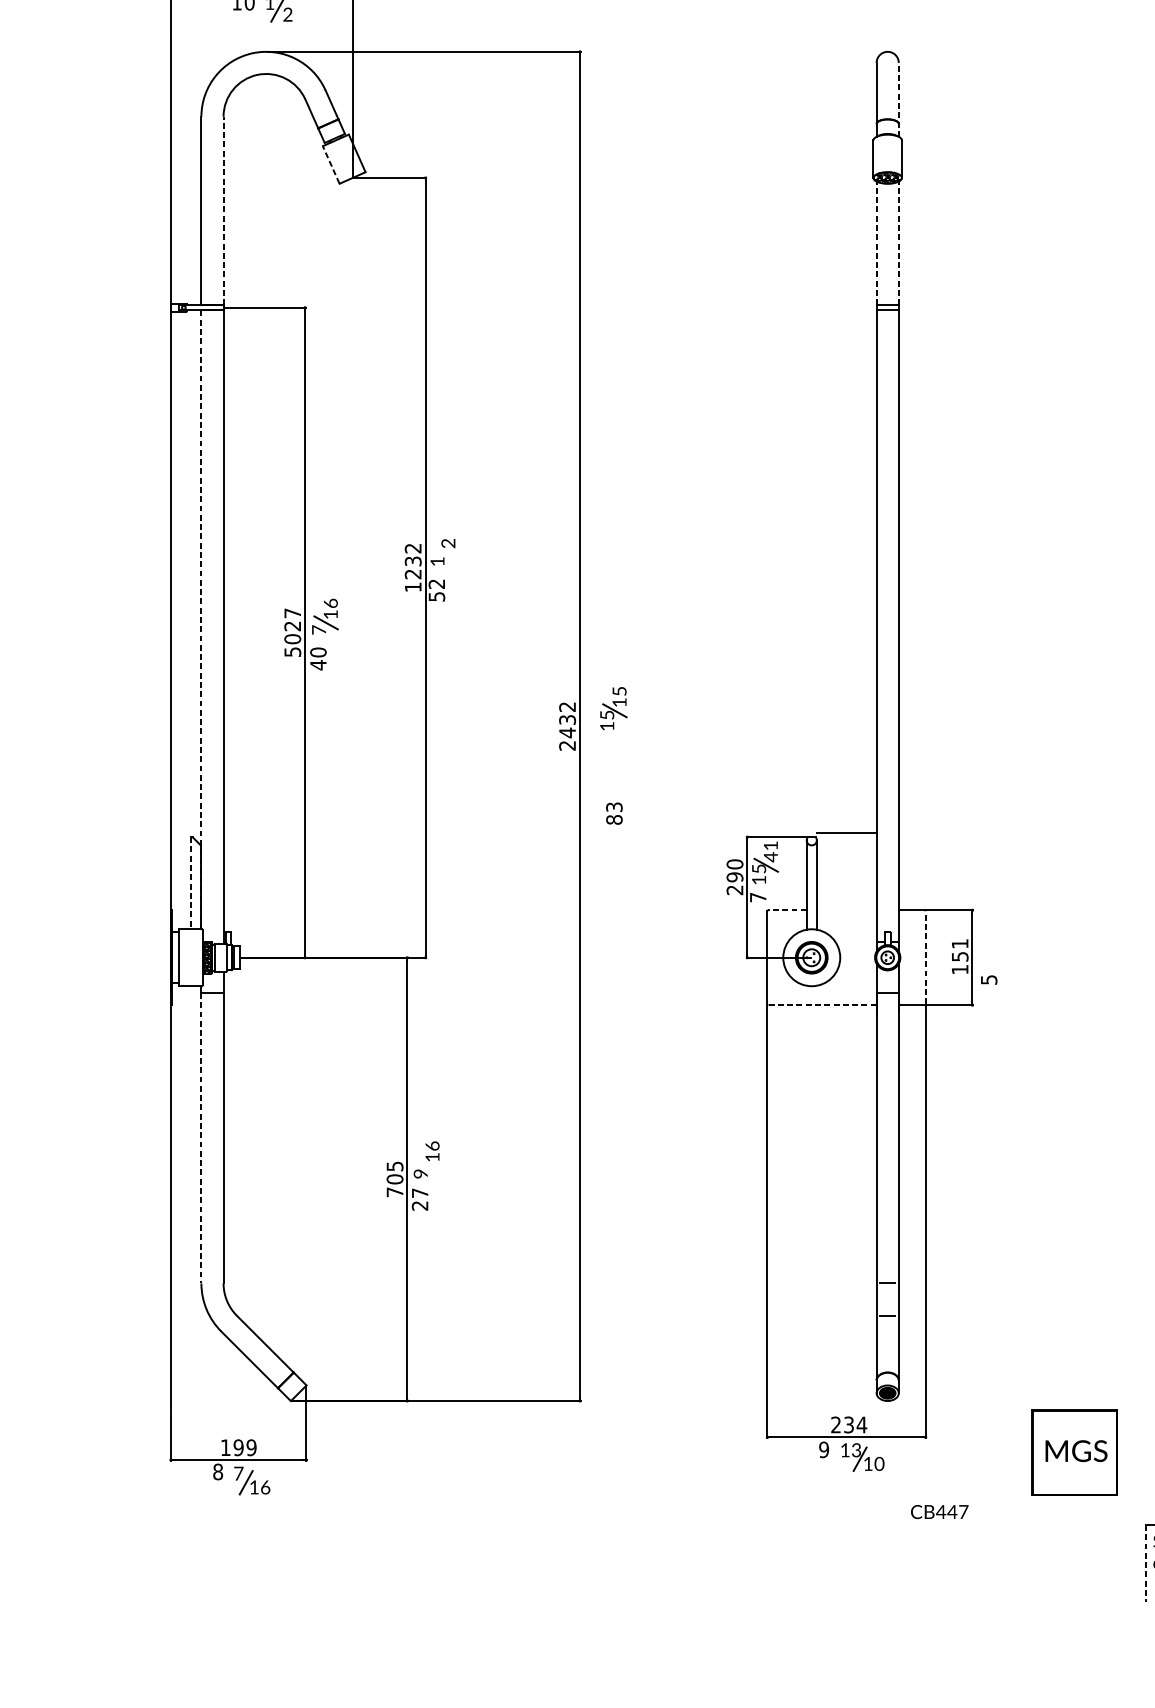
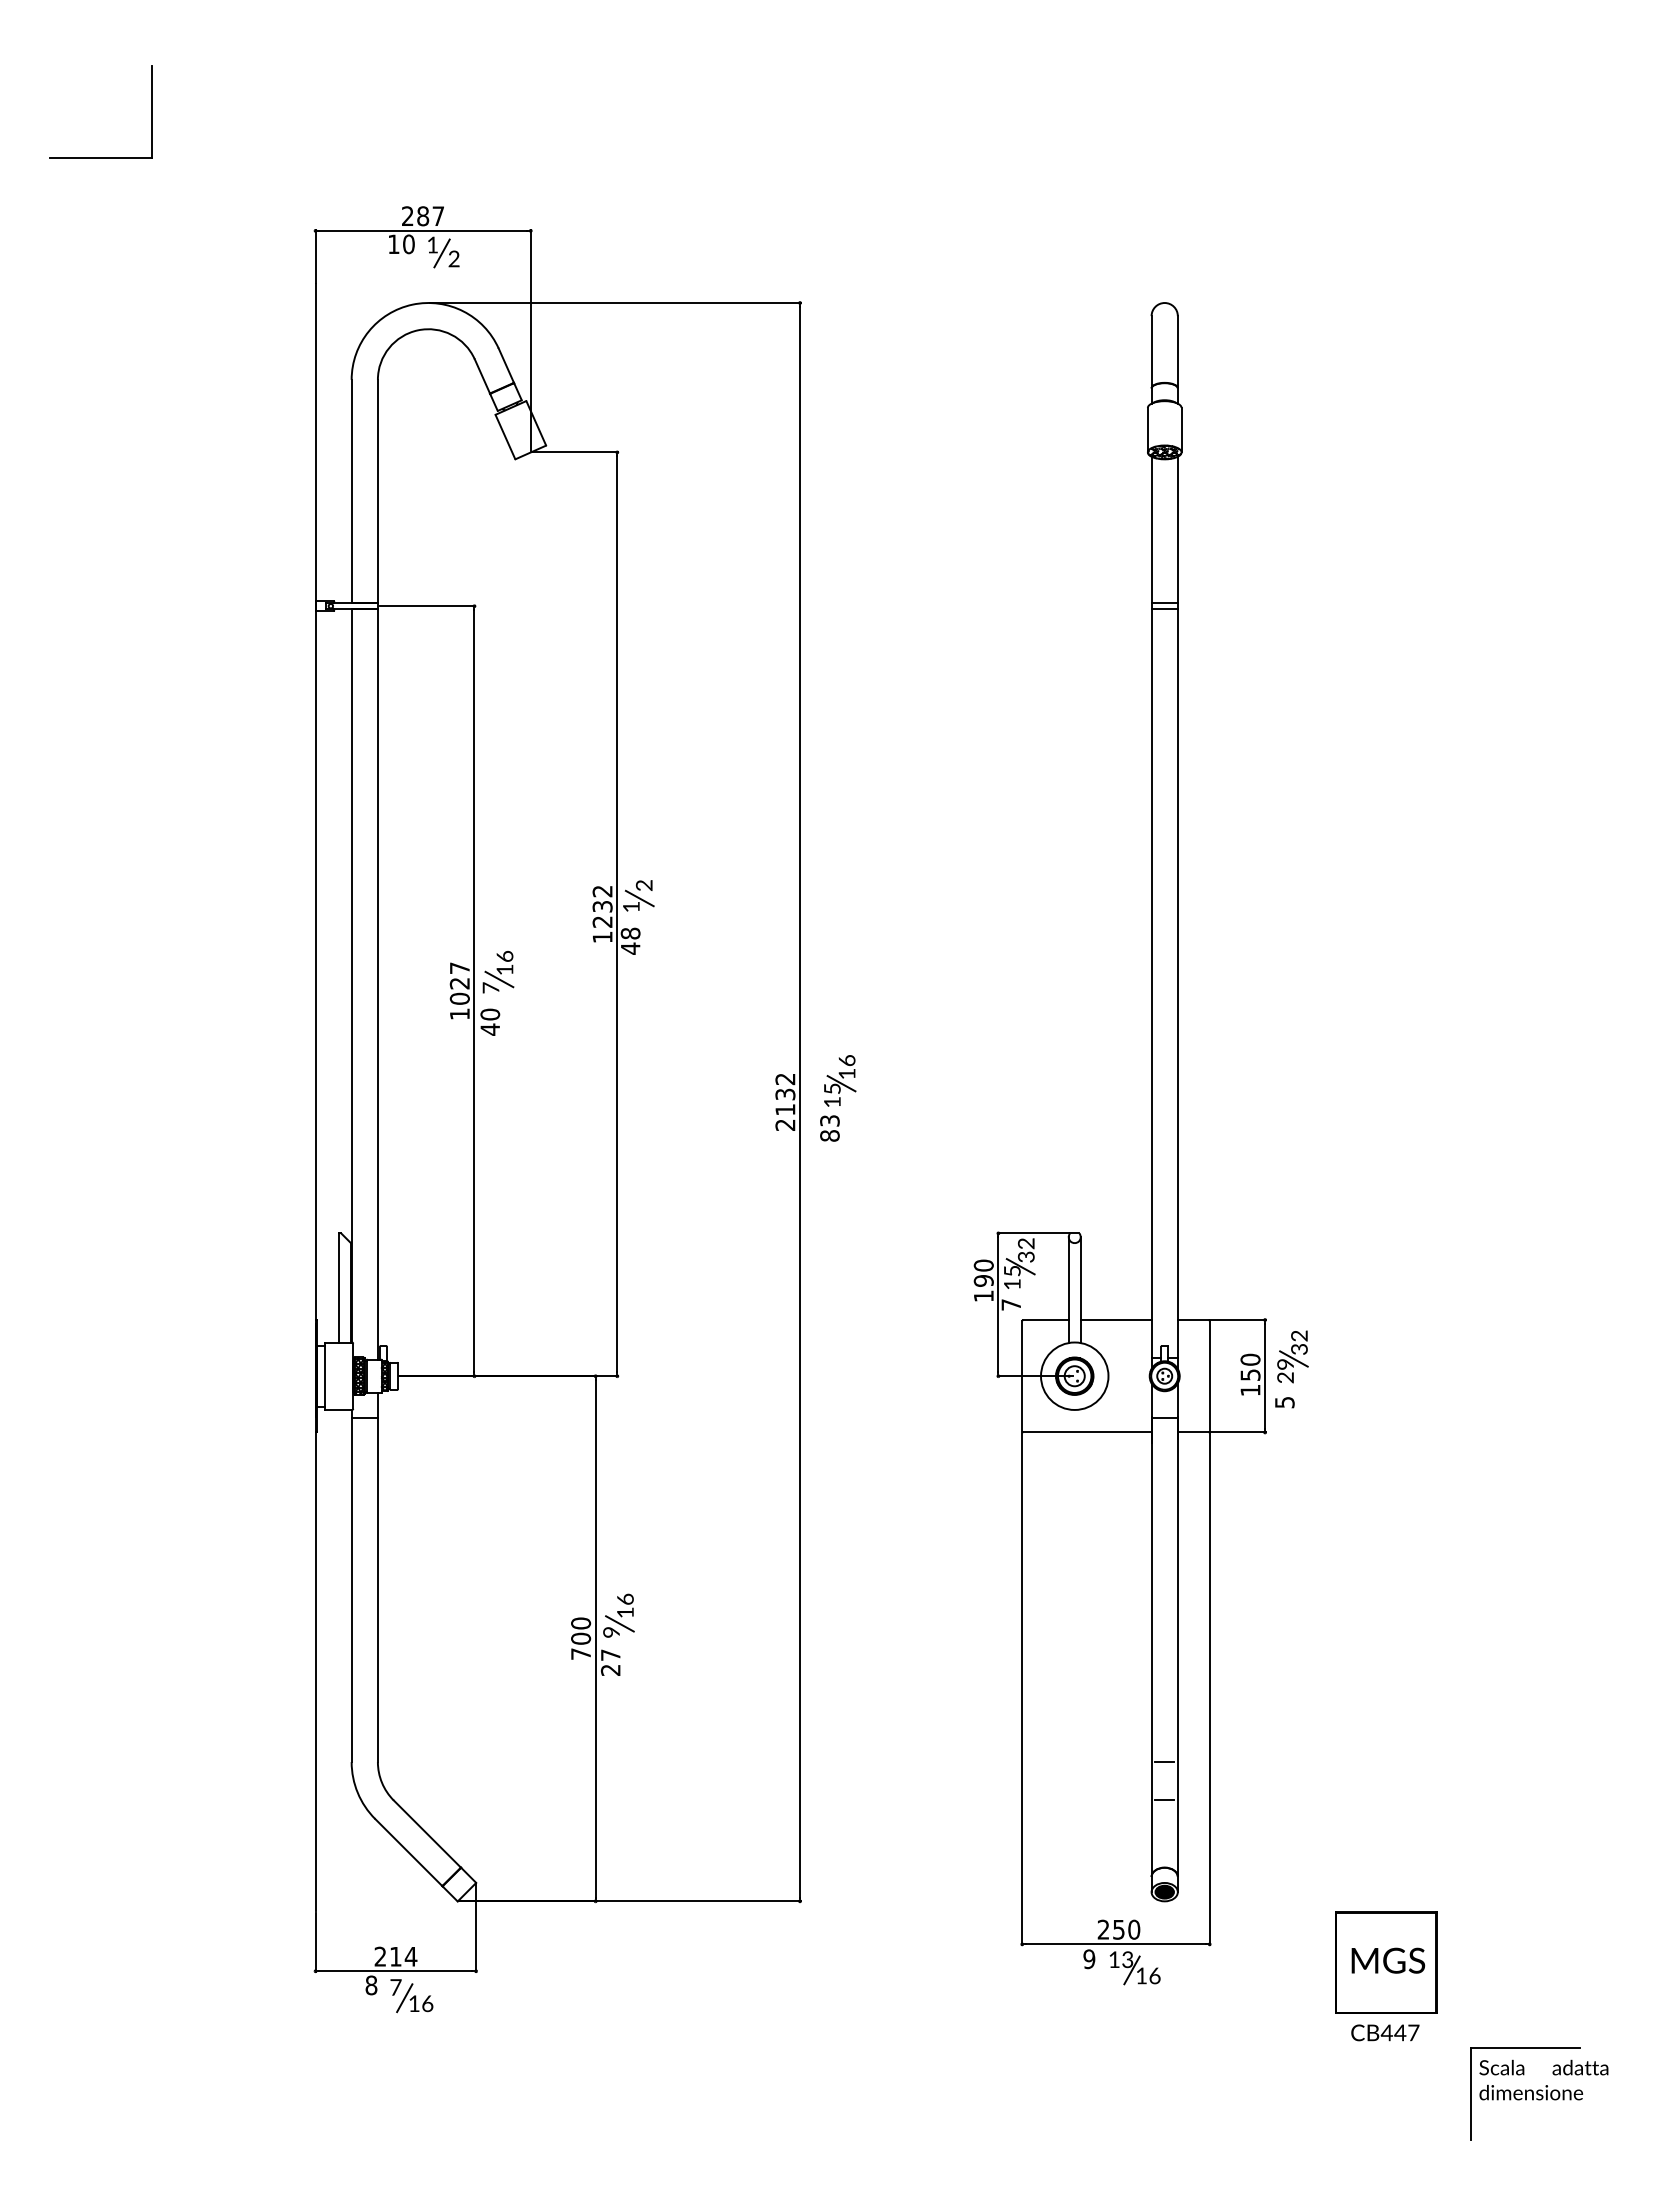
line: (898, 99) -> (1177, 359), dashed -> solid
line: (331, 165) -> (505, 437), dashed -> solid
line: (223, 210) -> (377, 491), dashed -> solid
line: (876, 243) -> (1151, 529), dashed -> solid
line: (898, 243) -> (1177, 529), dashed -> solid
line: (444, 554) -> (639, 898), added
text: (436, 589) -> (630, 940), 52 -> 48
line: (201, 619) -> (351, 975), dashed -> solid
text: (292, 651) -> (459, 1013), 5027 -> 1027
text: (619, 691) -> (846, 1060), 15 -> 16
text: (567, 732) -> (785, 1109), 2432 -> 2132
text: (614, 813) -> (829, 1128), moved
line: (846, 833) -> (1115, 1320), moved
text: (770, 851) -> (1025, 1250), 41 -> 32
line: (190, 882) -> (338, 1287), dashed -> solid
text: (734, 890) -> (983, 1296), 290 -> 190
line: (787, 910) -> (1046, 1320), dashed -> solid
part: (995, 941) -> (1292, 1356), added
text: (960, 943) -> (1250, 1359), 151 -> 150
hatch: (229, 957) -> (384, 1376), added
line: (925, 957) -> (1209, 1375), dashed -> solid
line: (821, 1005) -> (1086, 1432), dashed -> solid
line: (201, 1138) -> (351, 1590), dashed -> solid
text: (395, 1166) -> (581, 1623), 705 -> 700
line: (427, 1166) -> (619, 1623), added
text: (855, 1424) -> (1126, 1929), 234 -> 250
text: (238, 1447) -> (395, 1956), 199 -> 214
text: (879, 1463) -> (1154, 1975), 10 -> 16
text: (939, 1511) -> (1385, 2032), moved
line: (1145, 1564) -> (1470, 2094), dashed -> solid

